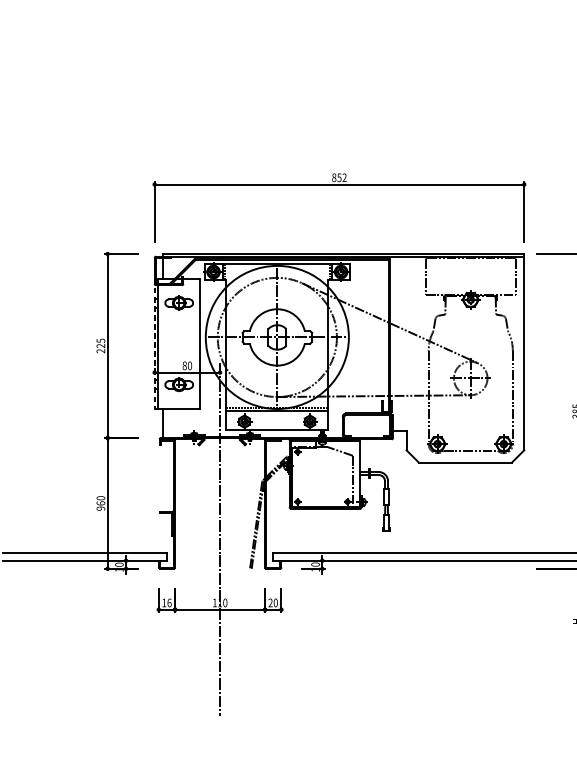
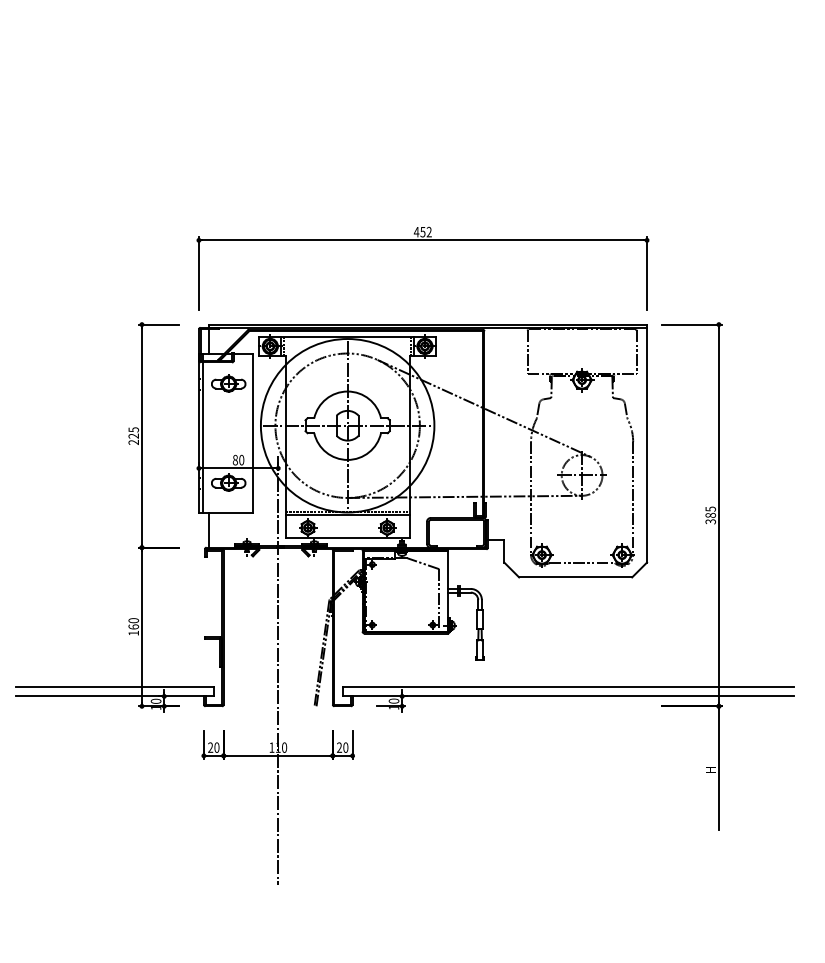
text: (334, 177) -> (416, 231), 852 -> 452
line: (154, 344) -> (198, 434), dashed -> solid
text: (100, 507) -> (133, 632), 960 -> 160
text: (166, 602) -> (213, 747), 16 -> 20

